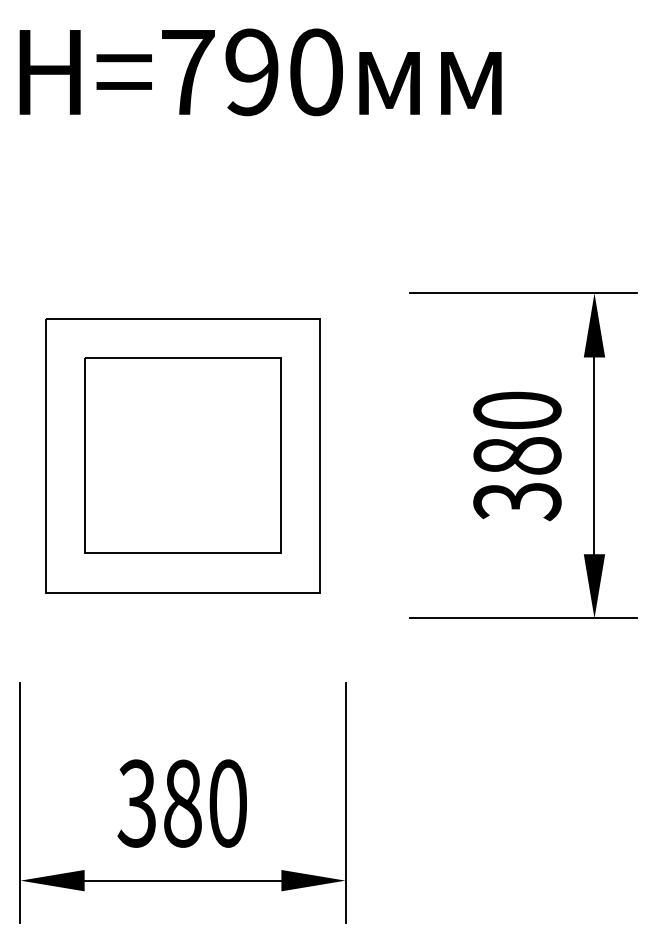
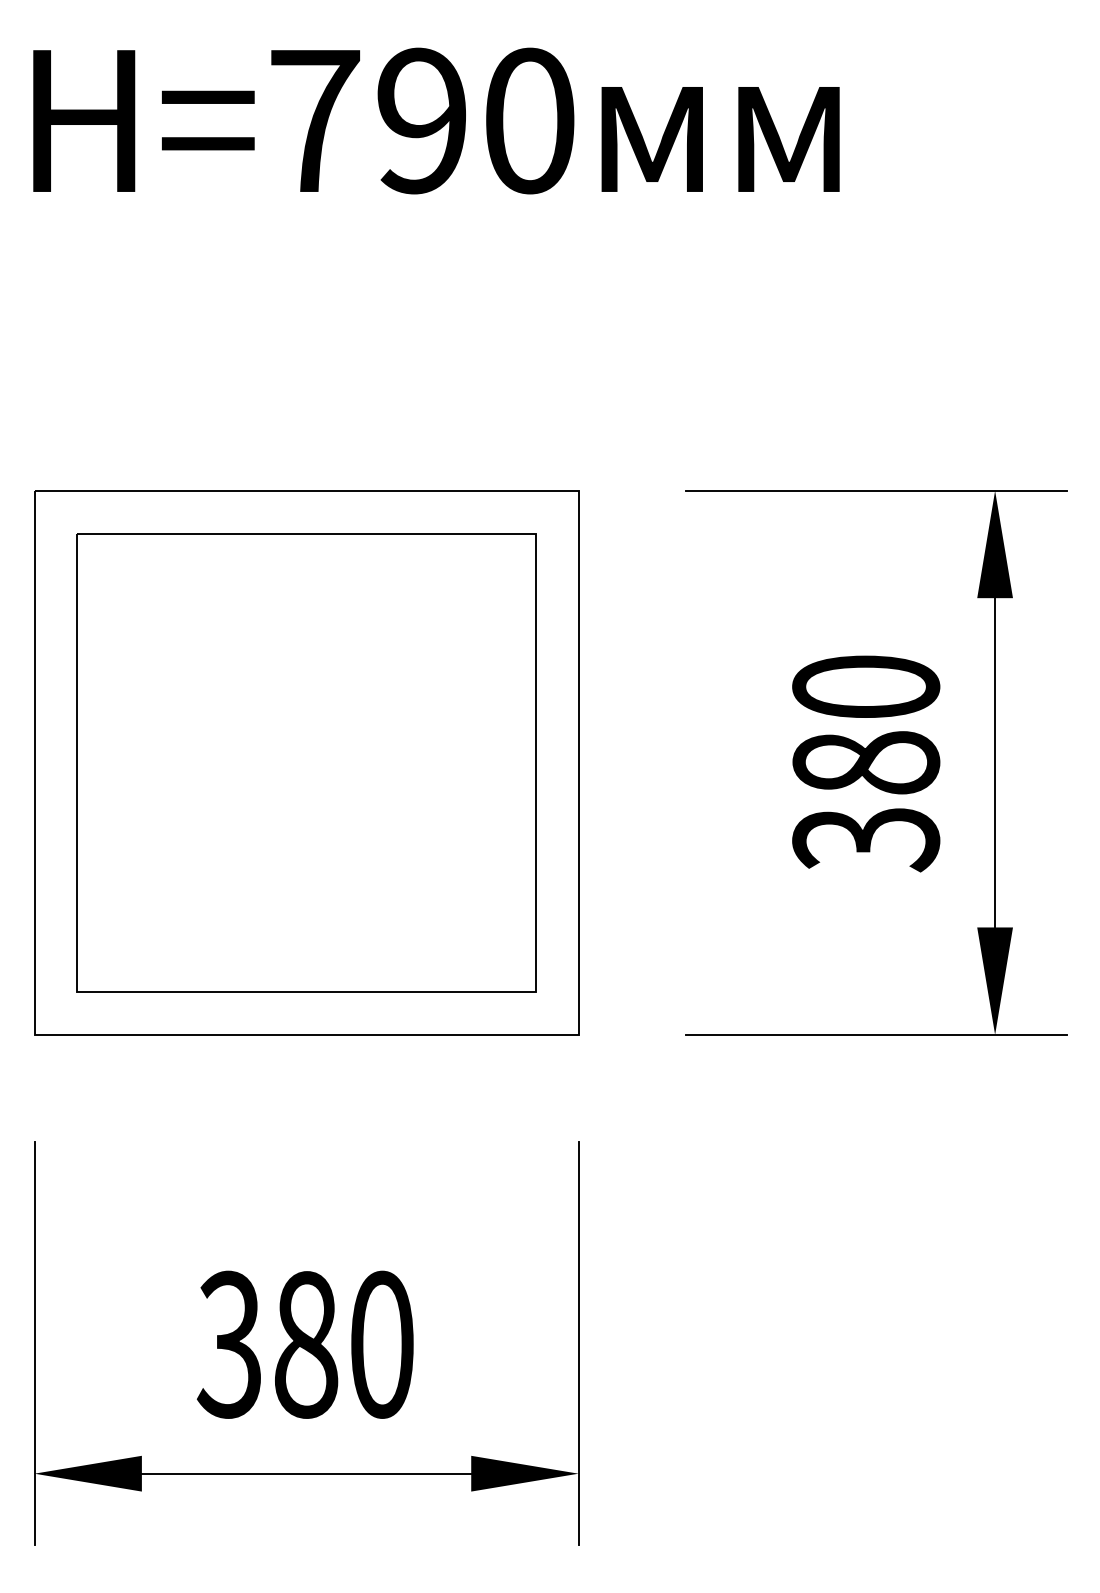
part: (182, 455) -> (305, 762), size x1.67

